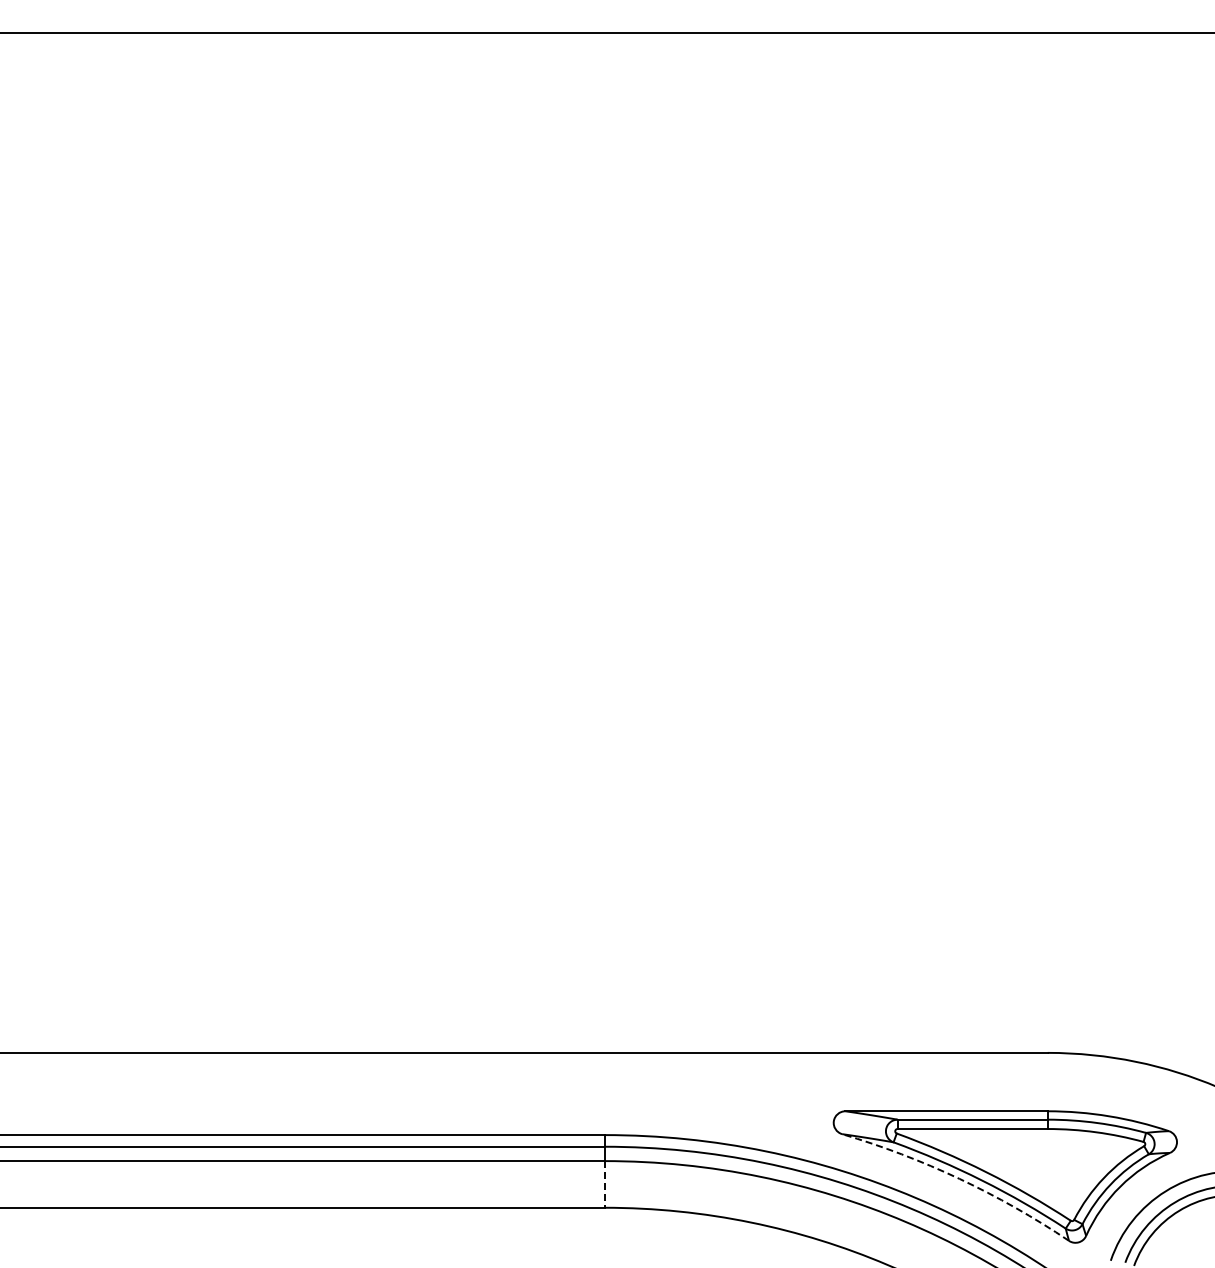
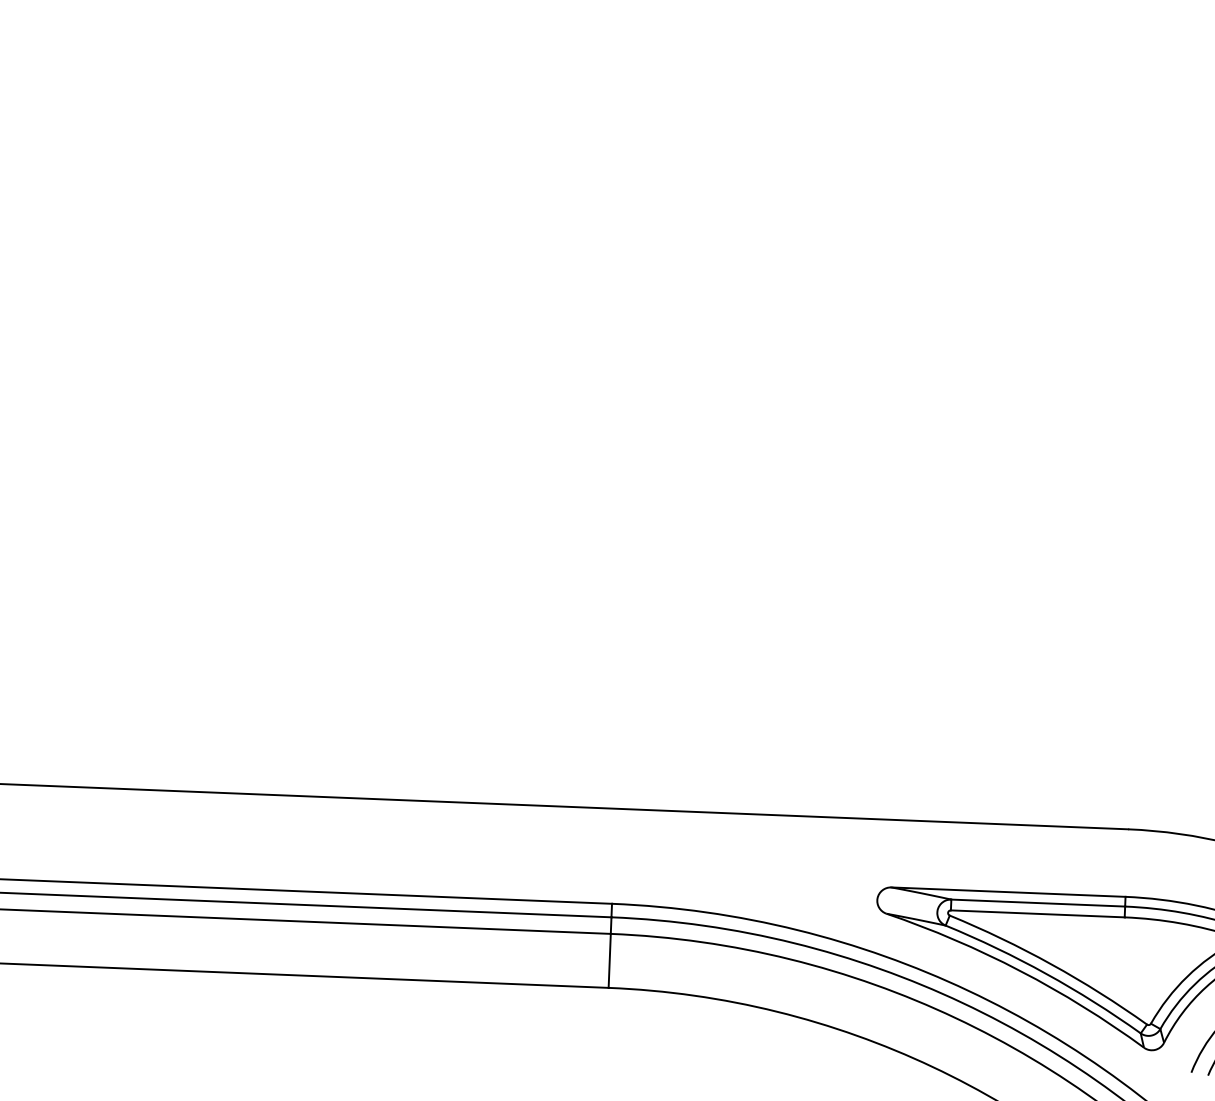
arc: (959, 1178) -> (1020, 970), dashed -> solid
line: (604, 1184) -> (609, 960), dashed -> solid

